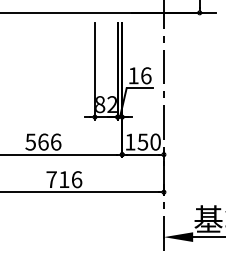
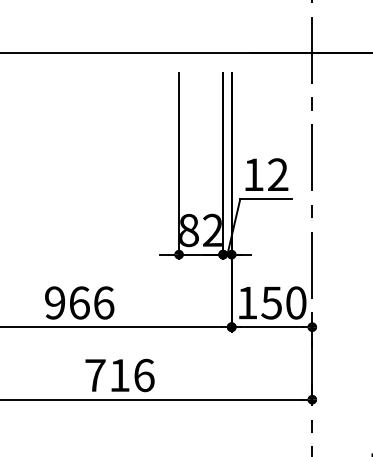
text: (146, 75) -> (278, 174), 16 -> 12
text: (30, 141) -> (54, 301), 566 -> 966

